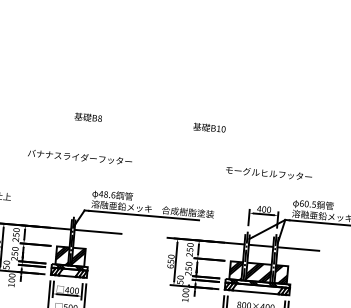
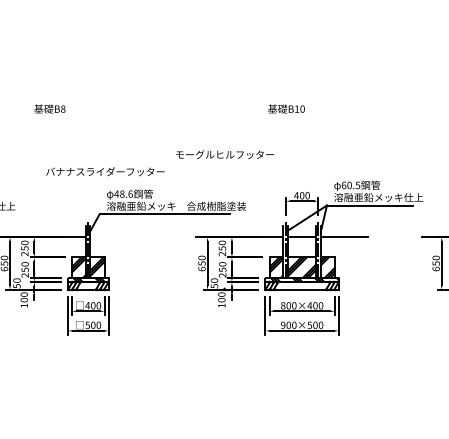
text: (88, 117) -> (49, 108), moved
text: (209, 127) -> (286, 108), moved
text: (80, 157) -> (105, 171), moved
text: (268, 173) -> (224, 154), moved
line: (97, 232) -> (116, 237), removed

